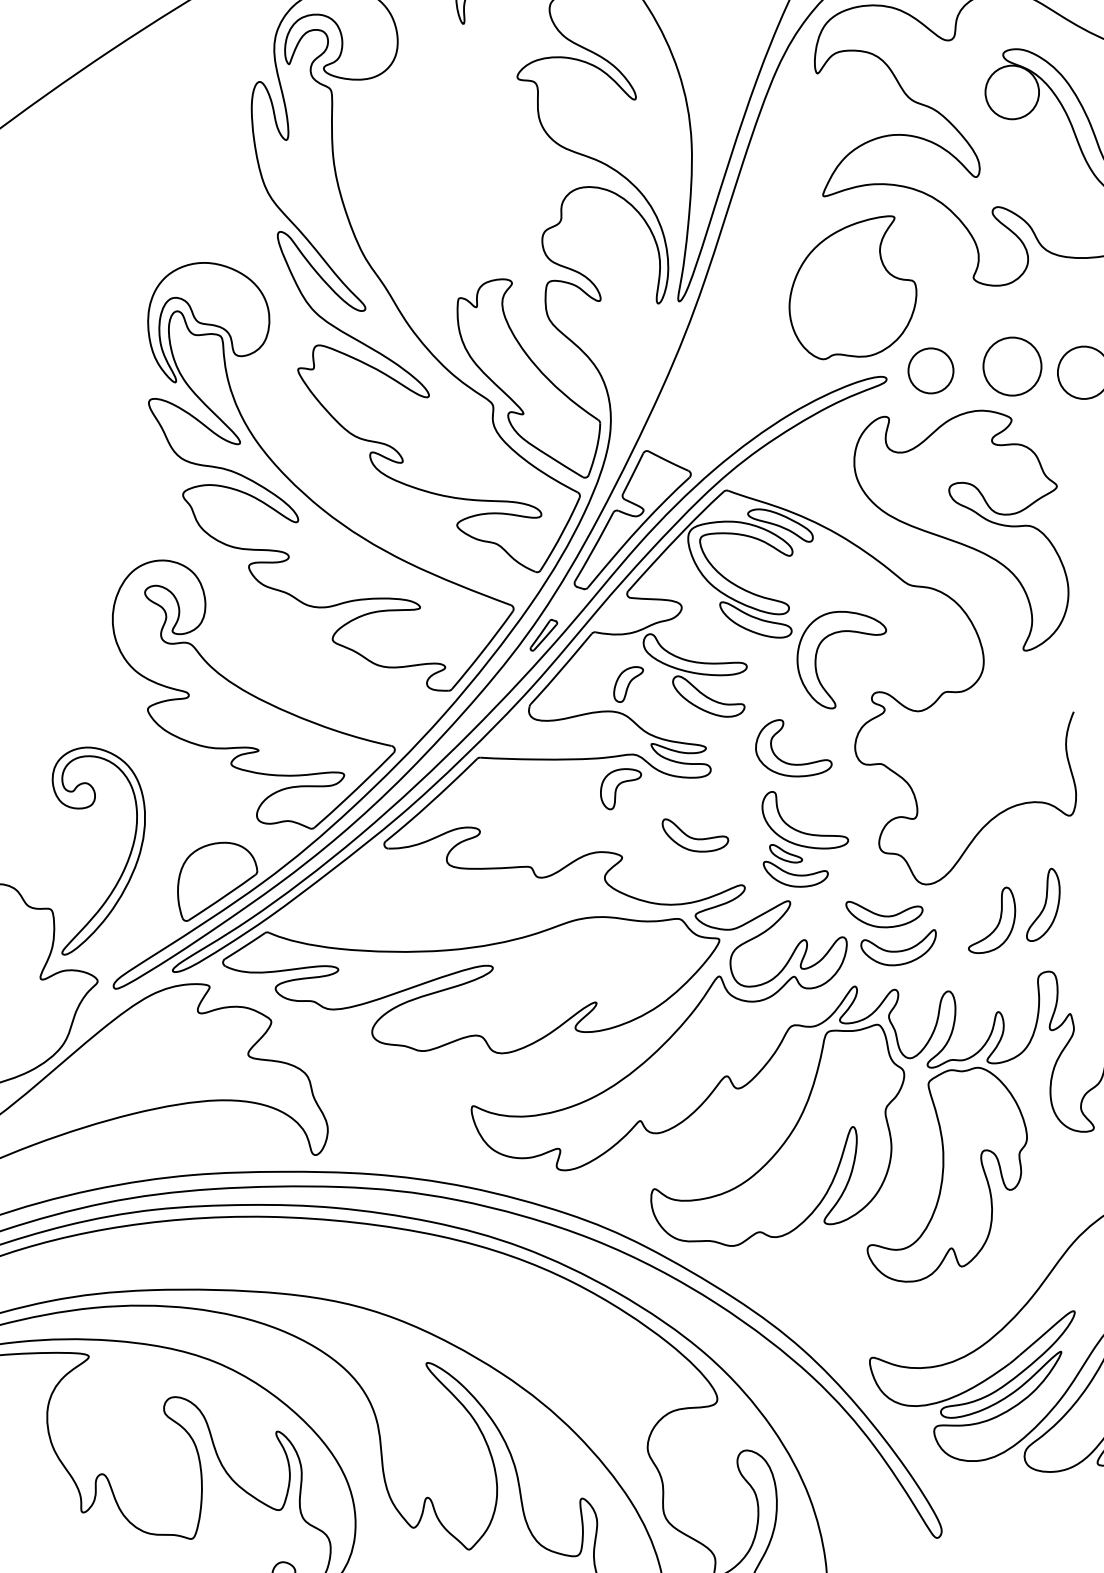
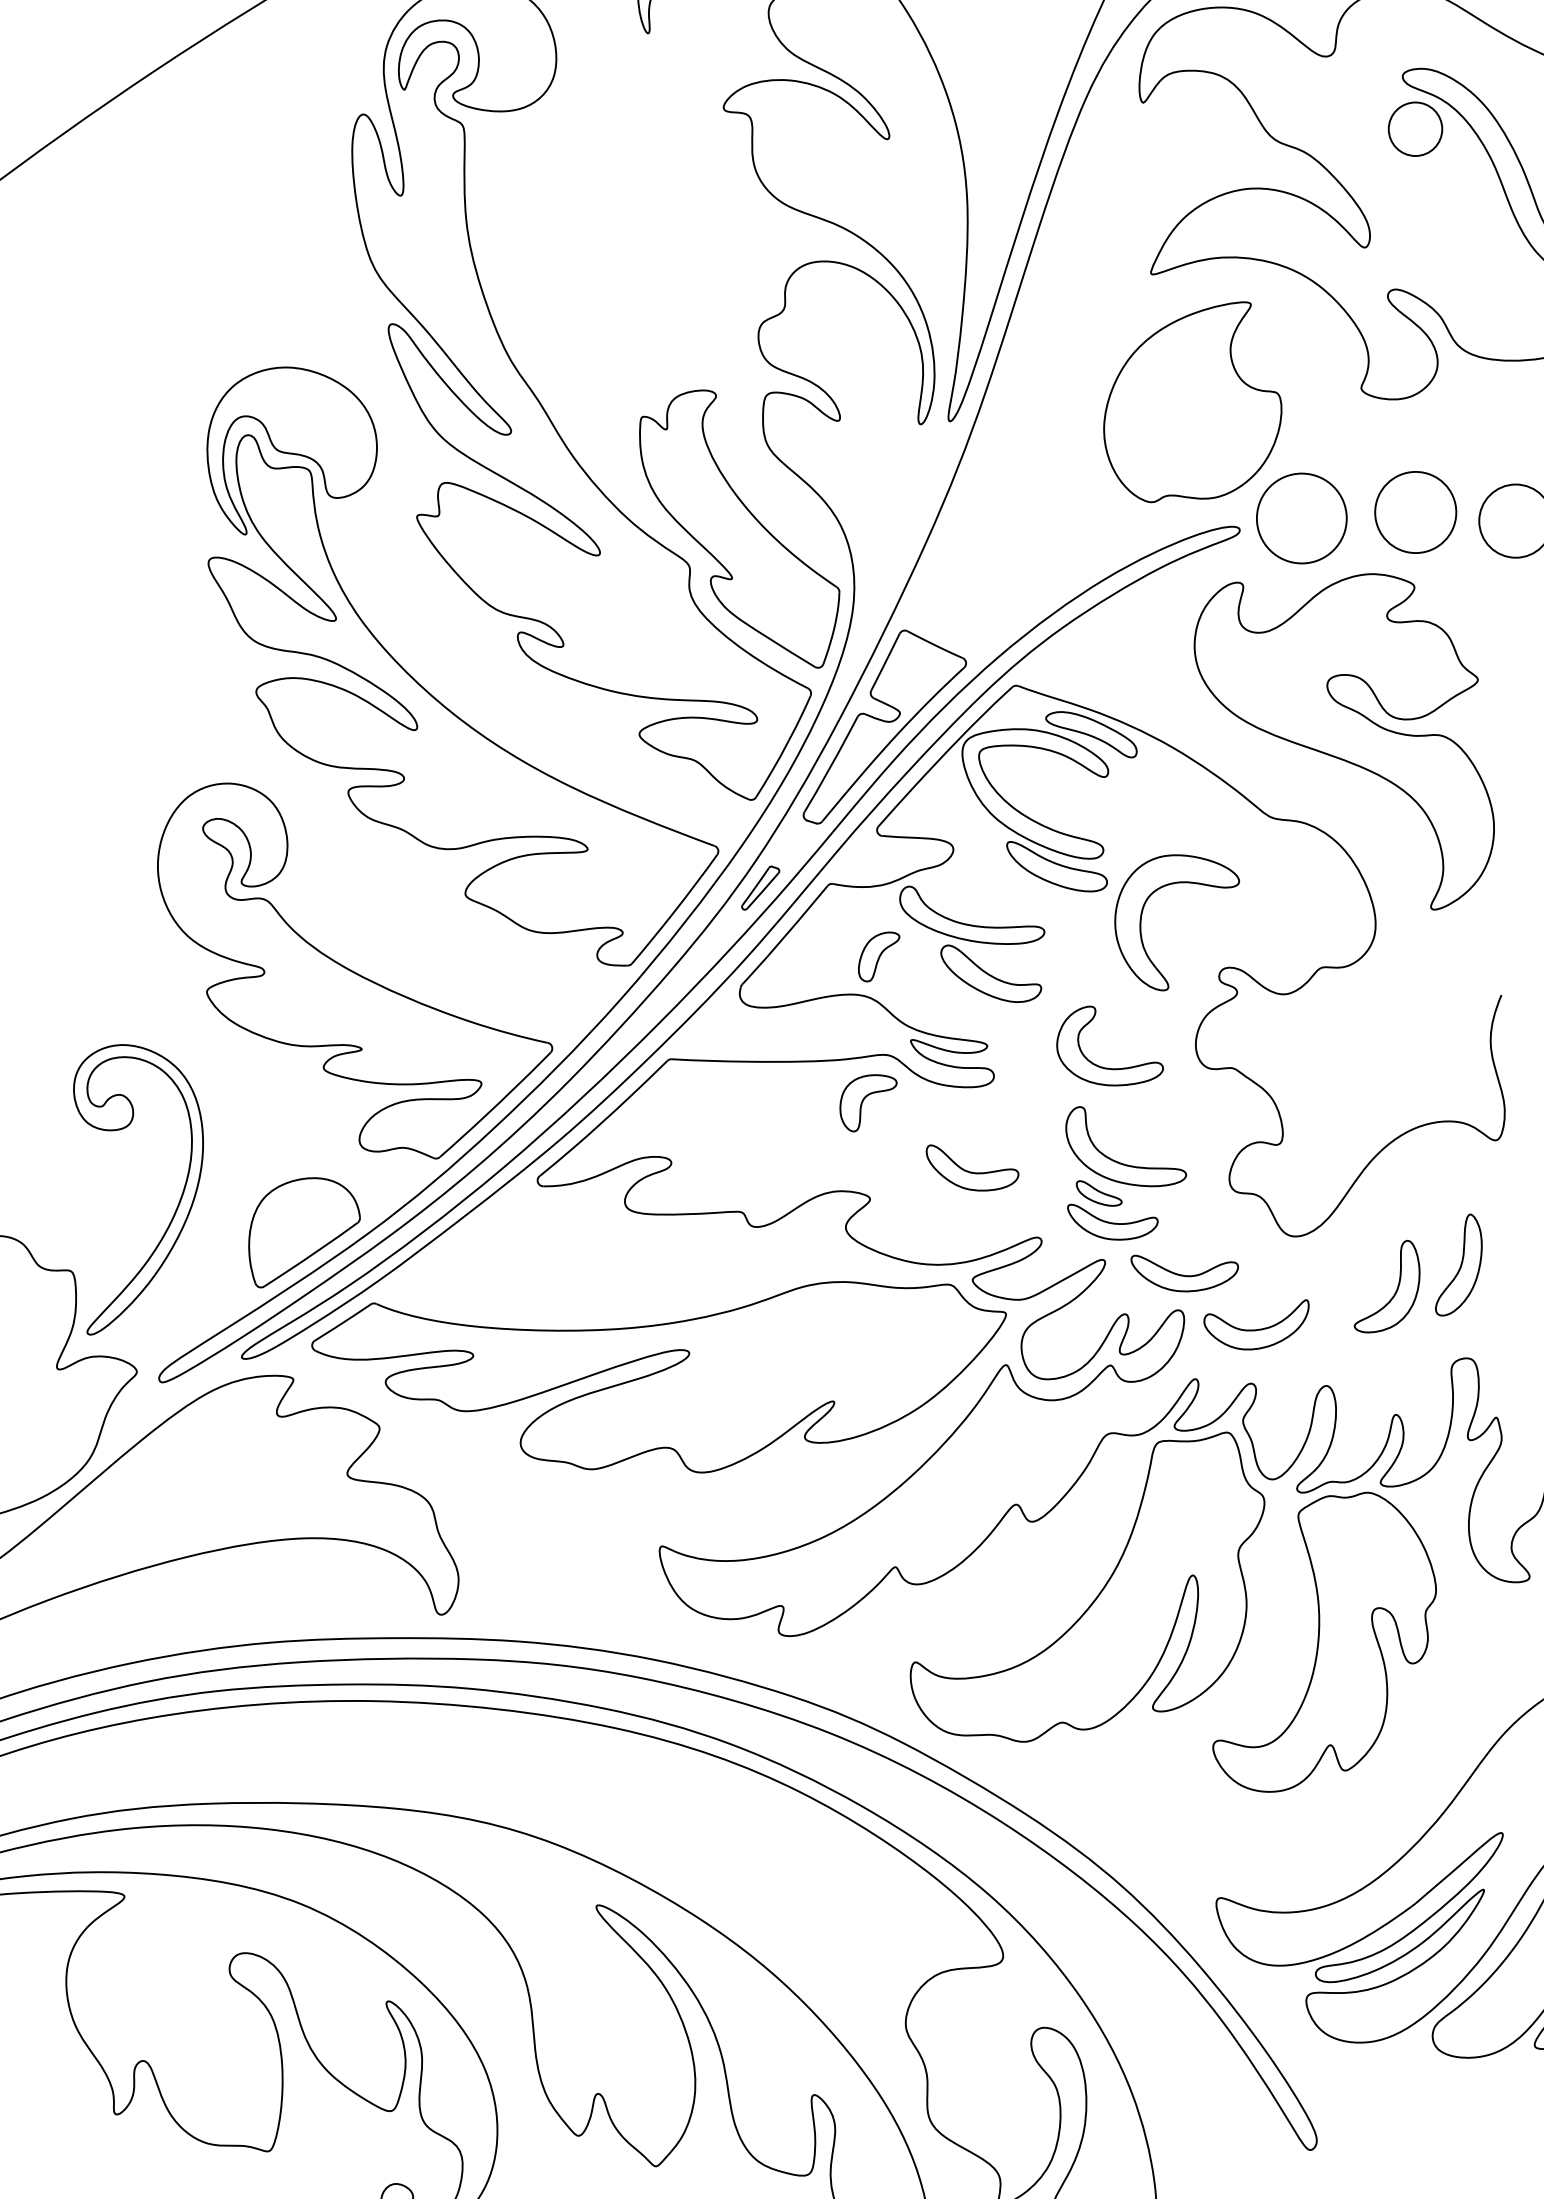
circle: (1012, 92) -> (1415, 129), size x0.71
circle: (930, 370) -> (1301, 518), size x1.43
part: (884, 914) -> (1184, 1273), moved

